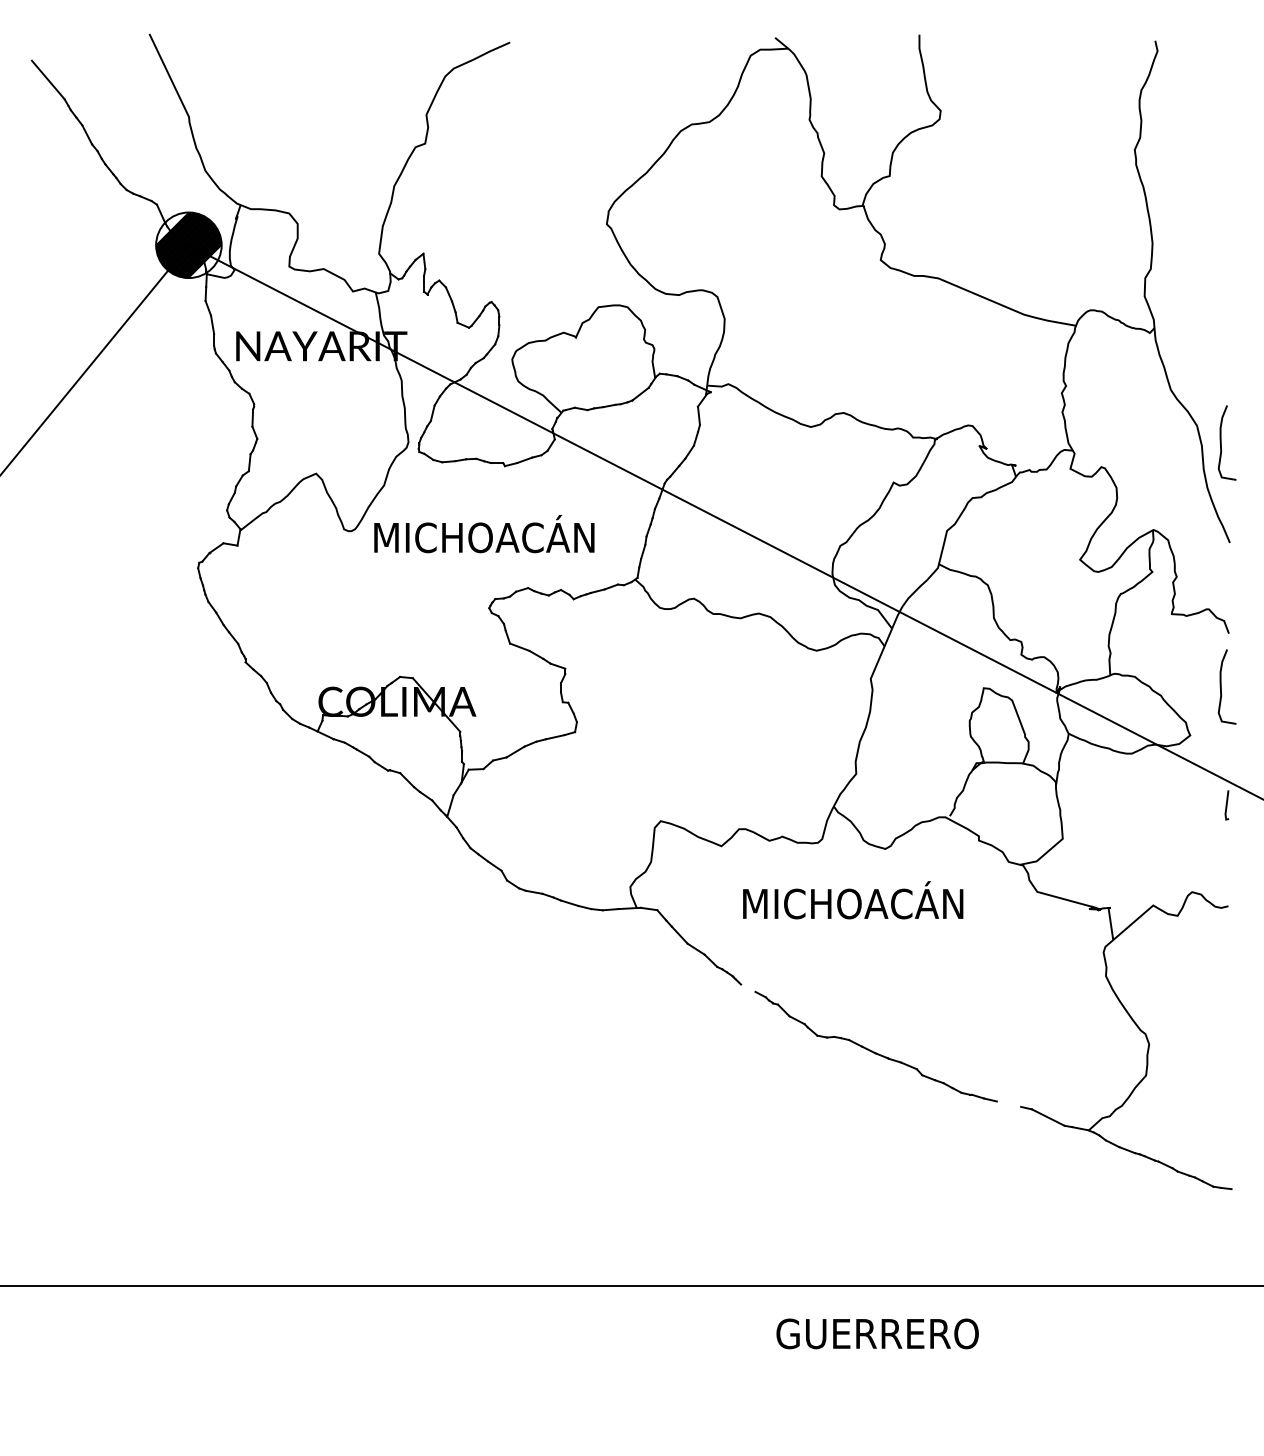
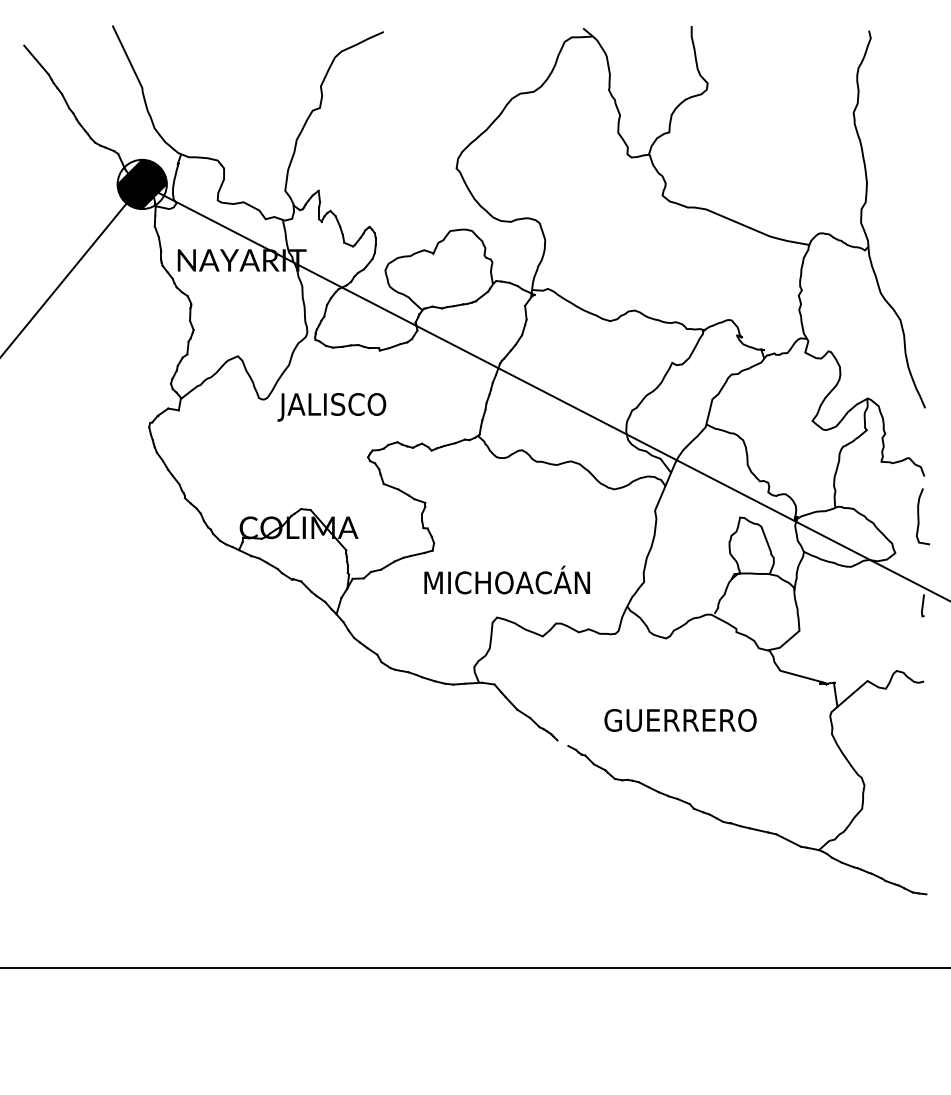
curve: (1221, 442) -> (918, 332), removed
text: (481, 537) -> (362, 404), MICHOACÁN -> JALISCO
text: (853, 900) -> (507, 580), moved
line: (1008, 1103) -> (758, 829), added
text: (877, 1333) -> (680, 720), moved

